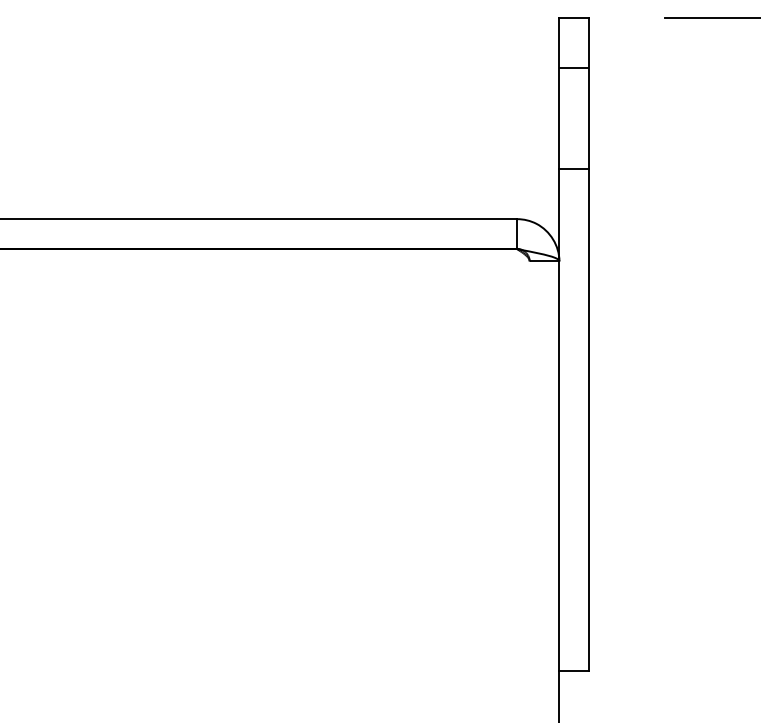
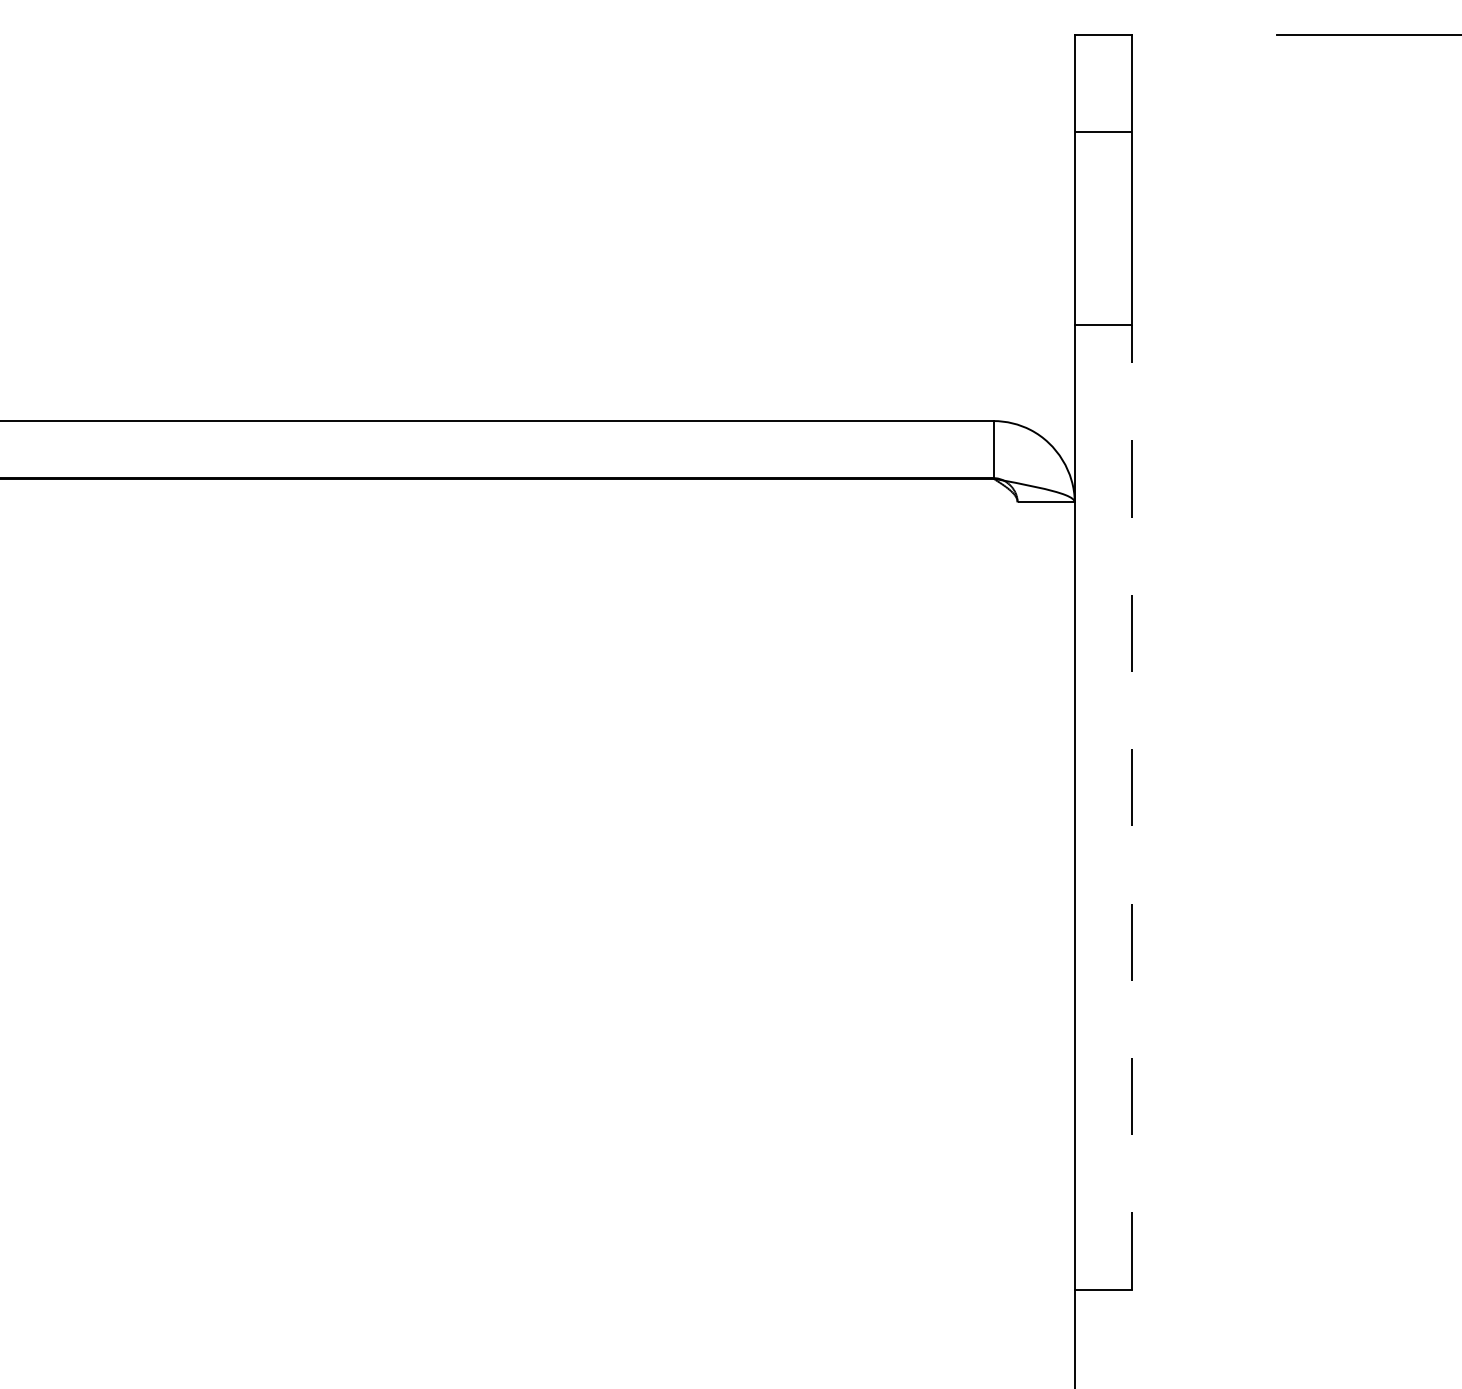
line: (589, 419) -> (1132, 805), solid -> dashed

